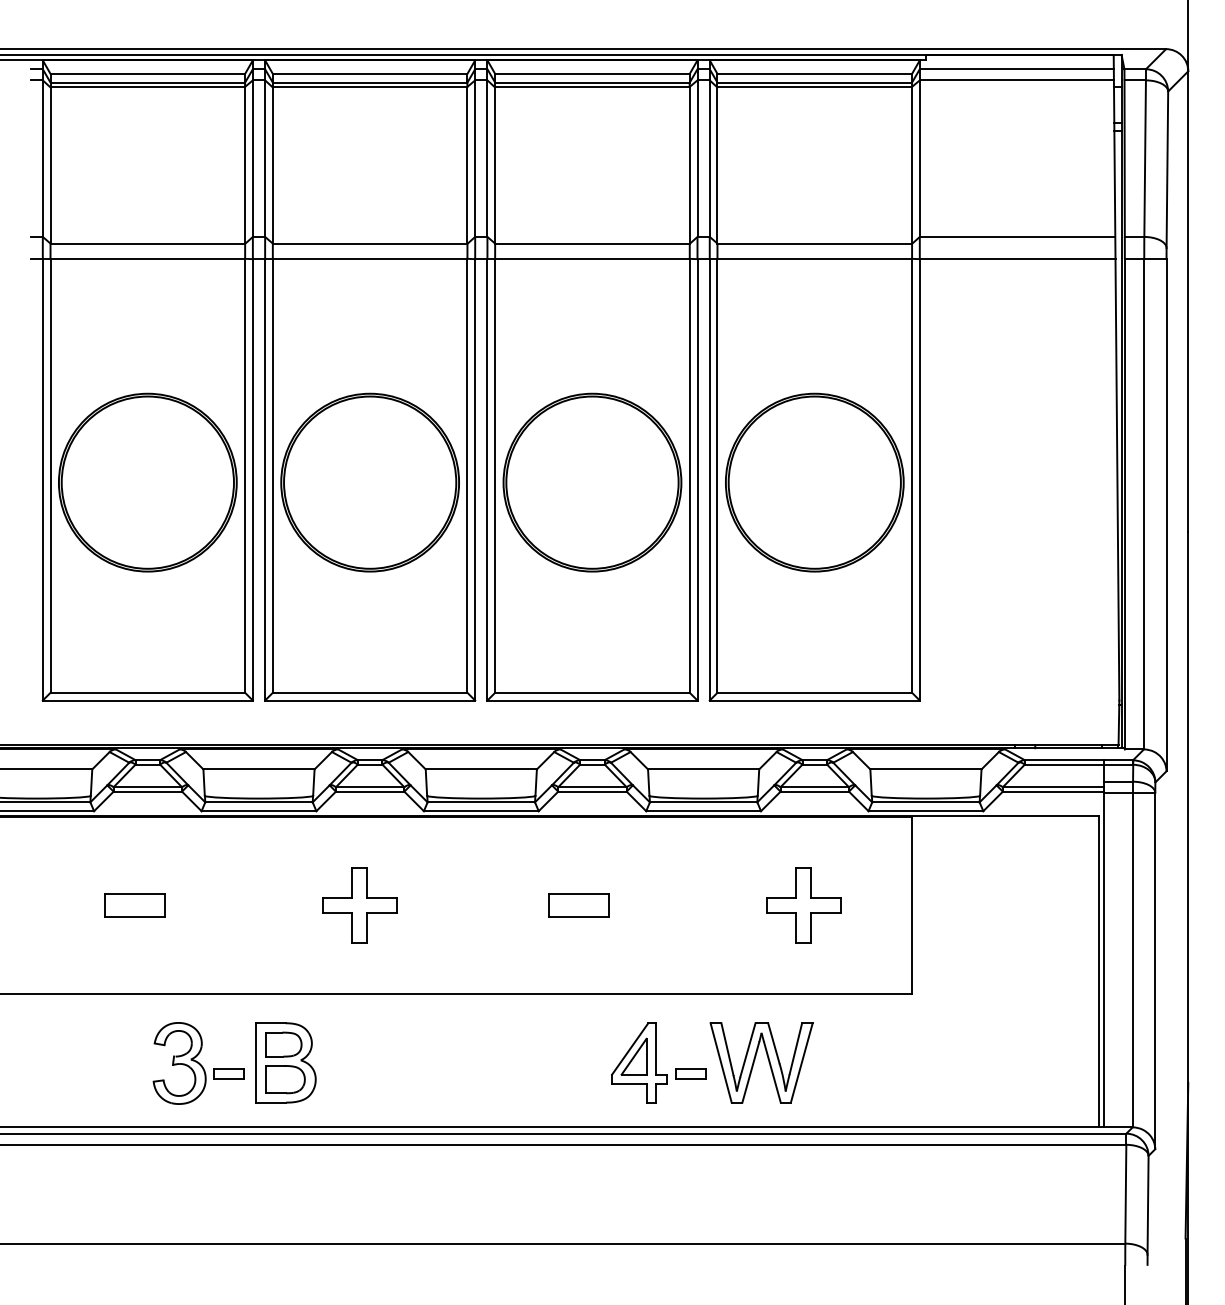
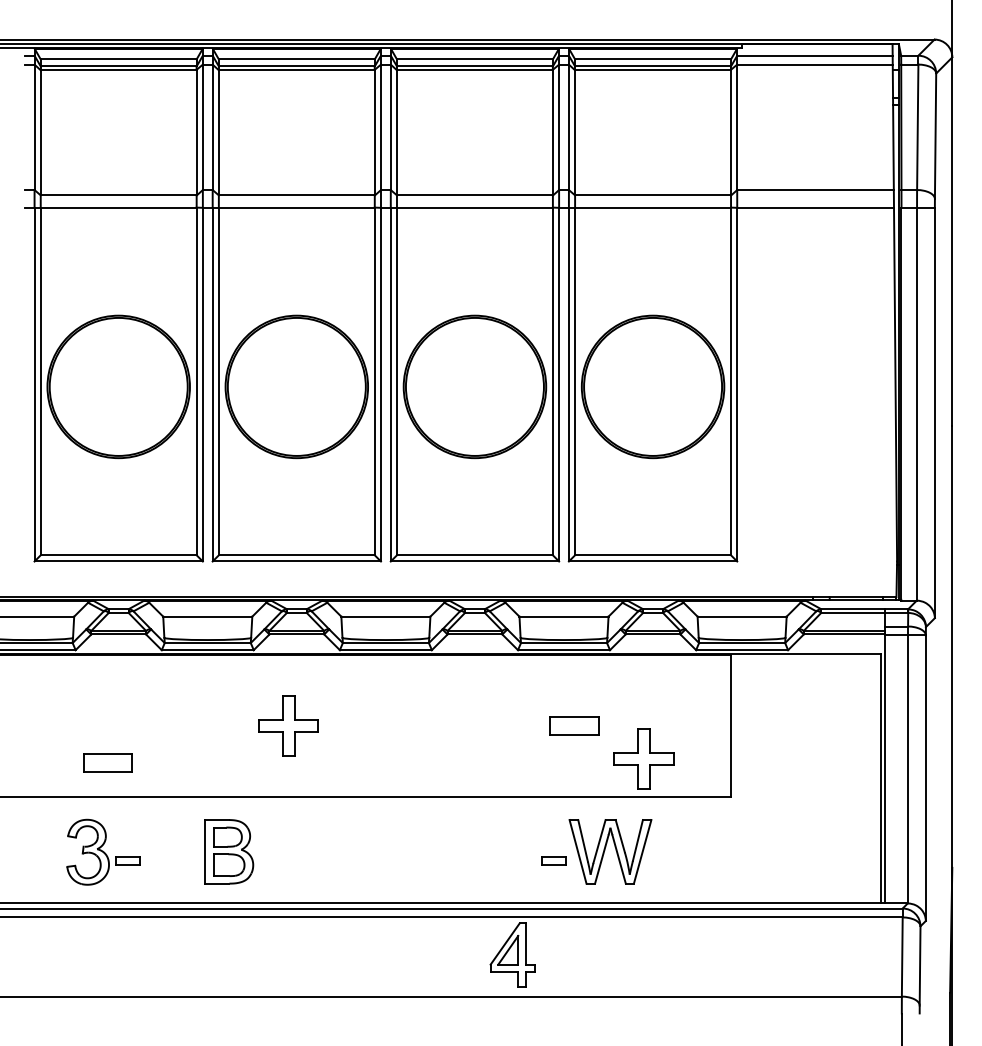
part: (134, 905) -> (108, 762), moved
part: (578, 905) -> (574, 725), moved
part: (803, 905) -> (644, 759), moved
part: (639, 1062) -> (512, 954), moved
part: (198, 1063) -> (103, 852), moved

